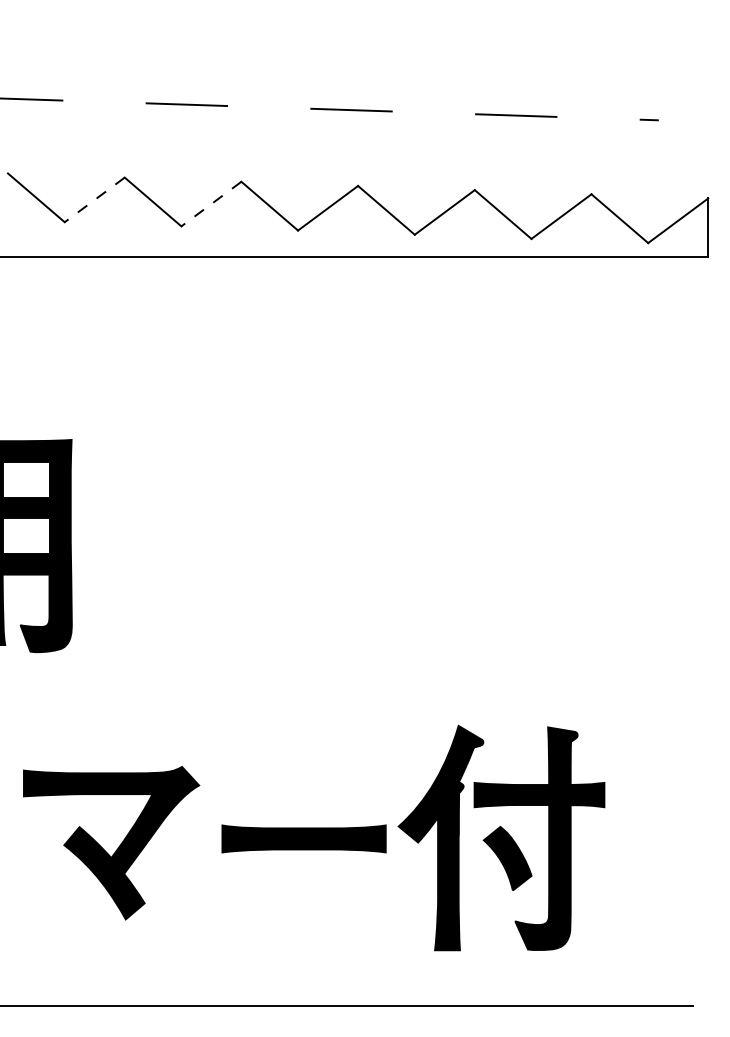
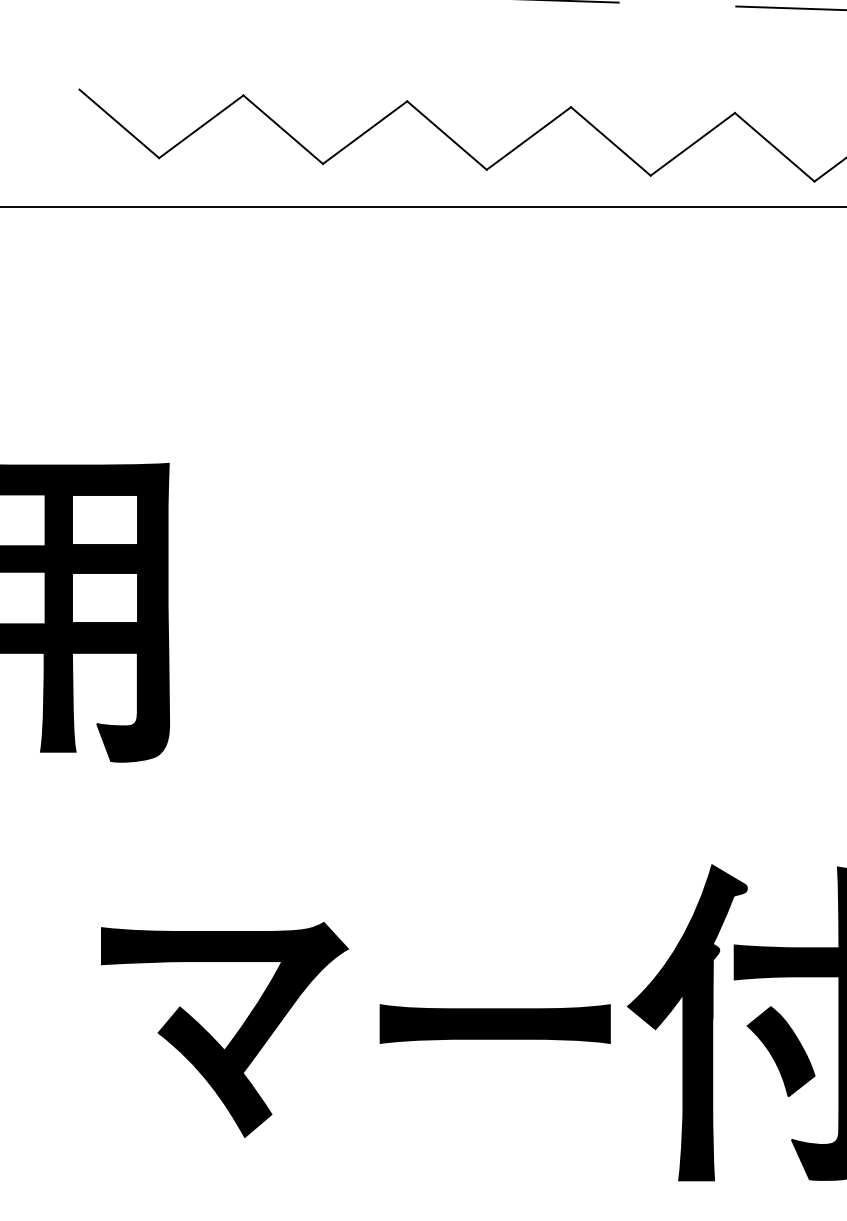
line: (94, 200) -> (200, 127), dashed -> solid
line: (211, 204) -> (365, 133), dashed -> solid

